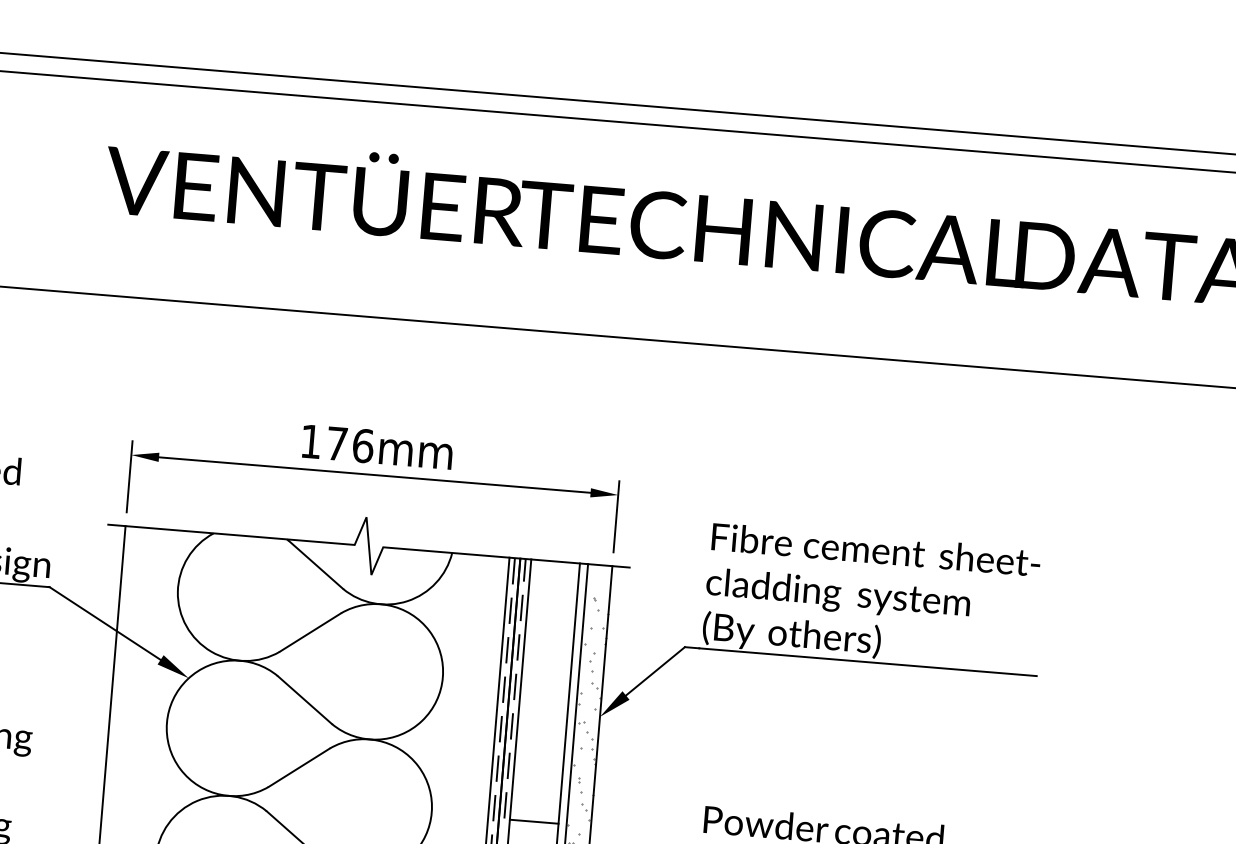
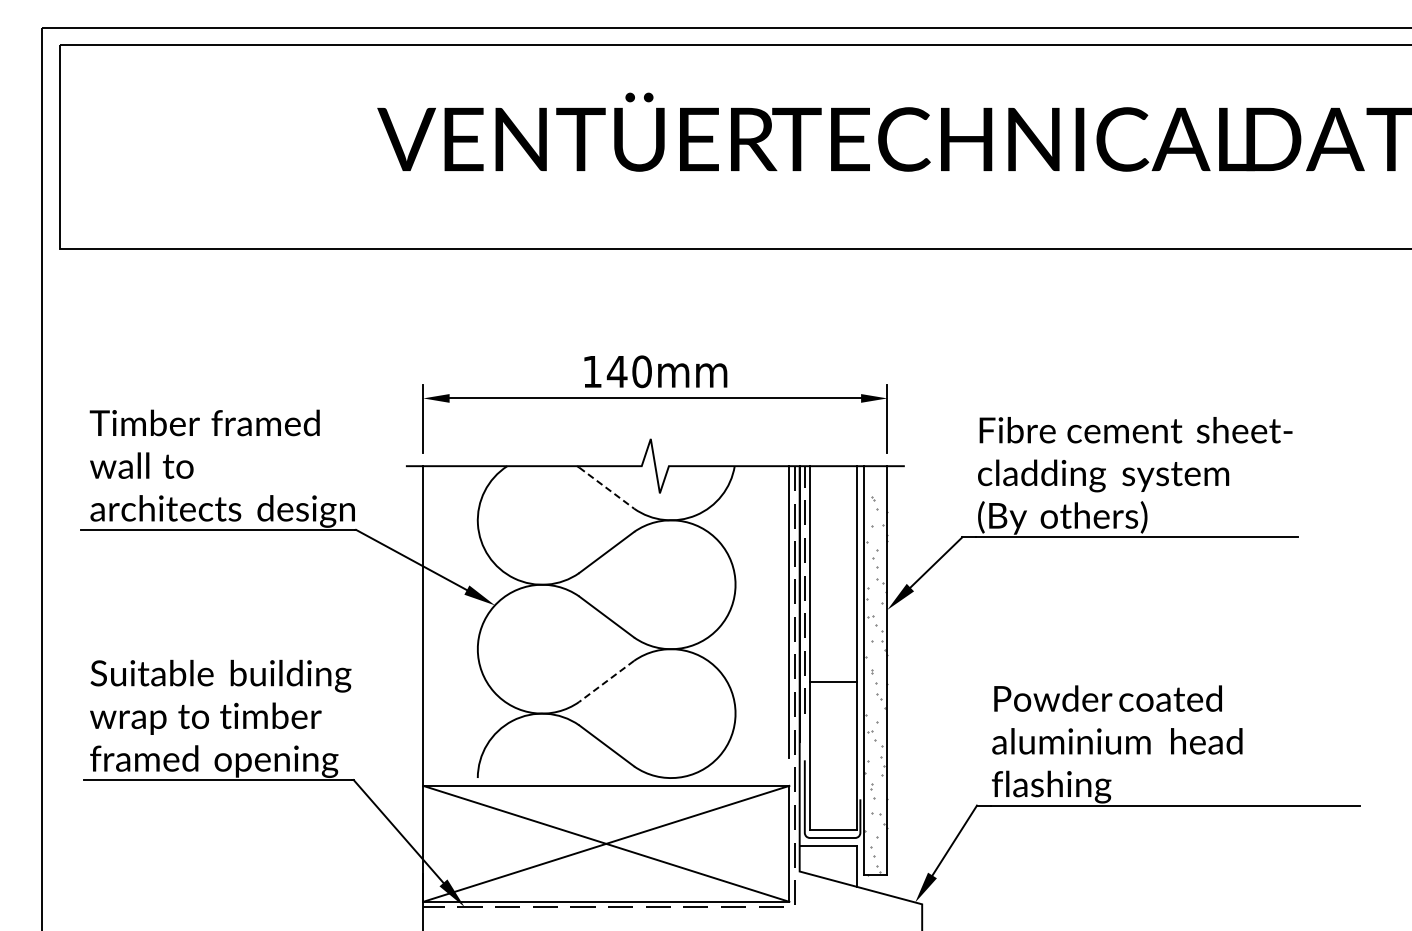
text: (350, 444) -> (629, 371), 176mm -> 140mm
line: (316, 565) -> (607, 488), solid -> dashed
line: (299, 767) -> (606, 681), solid -> dashed
line: (534, 821) -> (833, 682), moved

